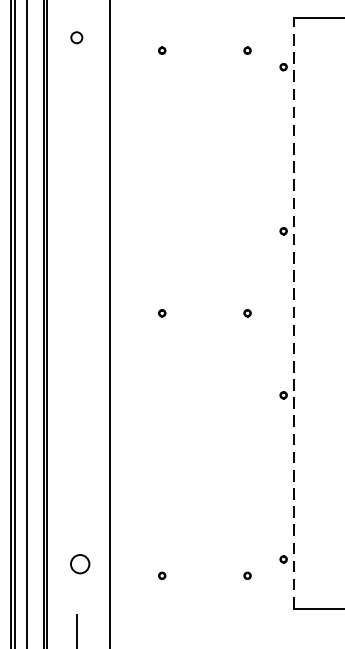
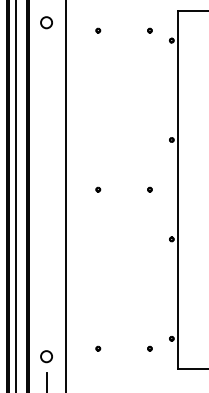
circle: (76, 37) -> (46, 22), size x1.67
line: (293, 312) -> (177, 189), dashed -> solid
circle: (80, 563) -> (46, 356), moved

